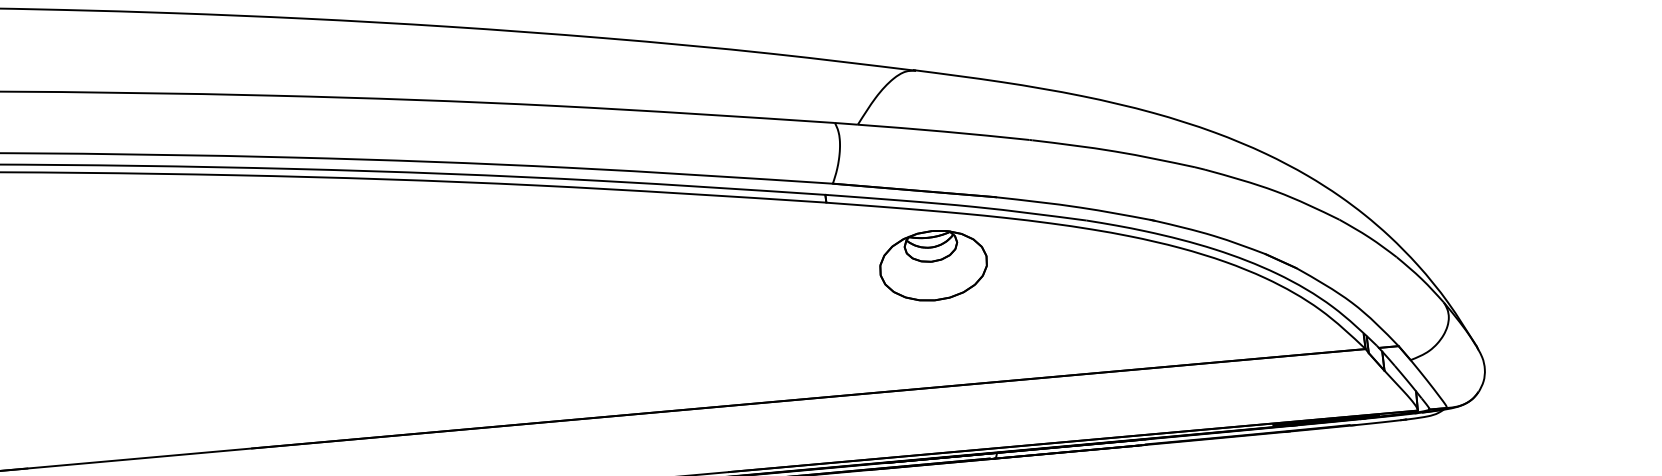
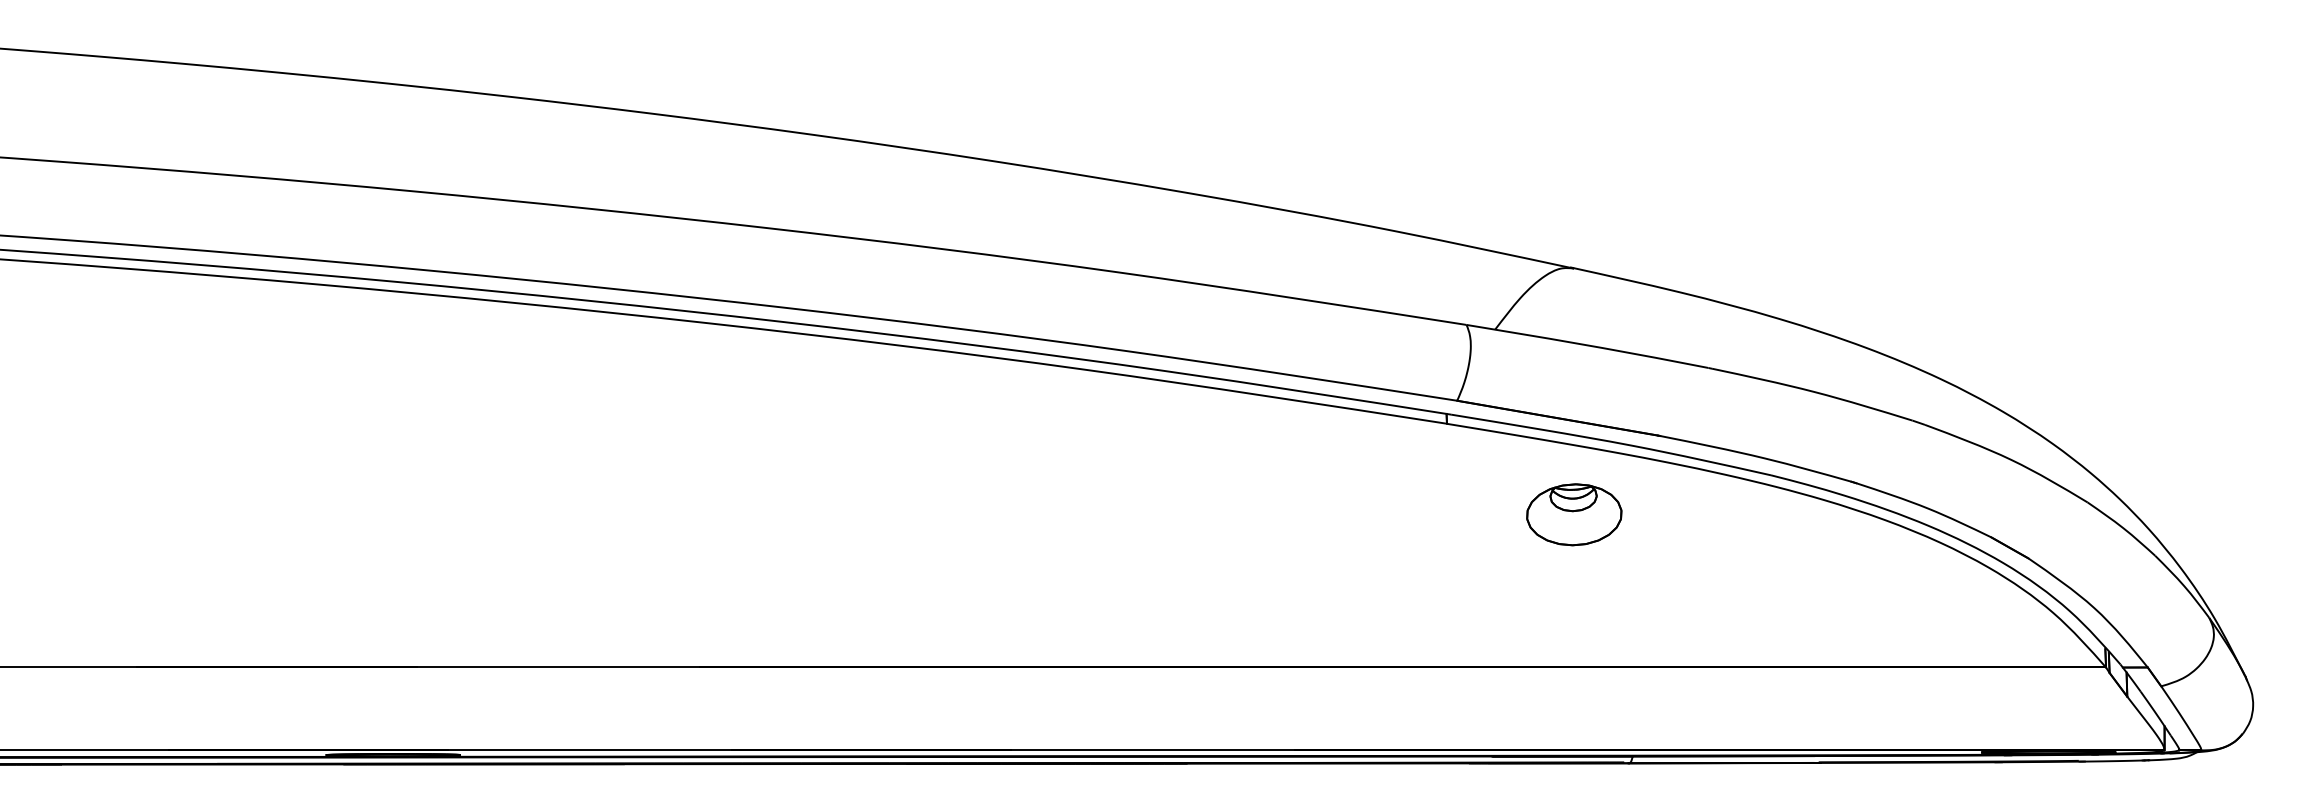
part: (933, 265) -> (1574, 514), size x0.7

